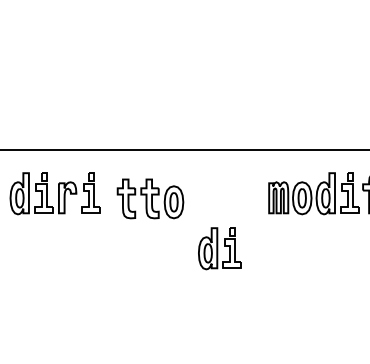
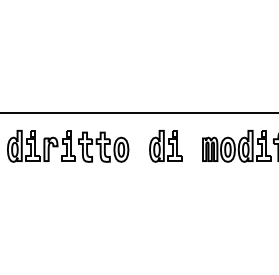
part: (150, 198) -> (103, 146), moved
part: (219, 248) -> (165, 146), moved

